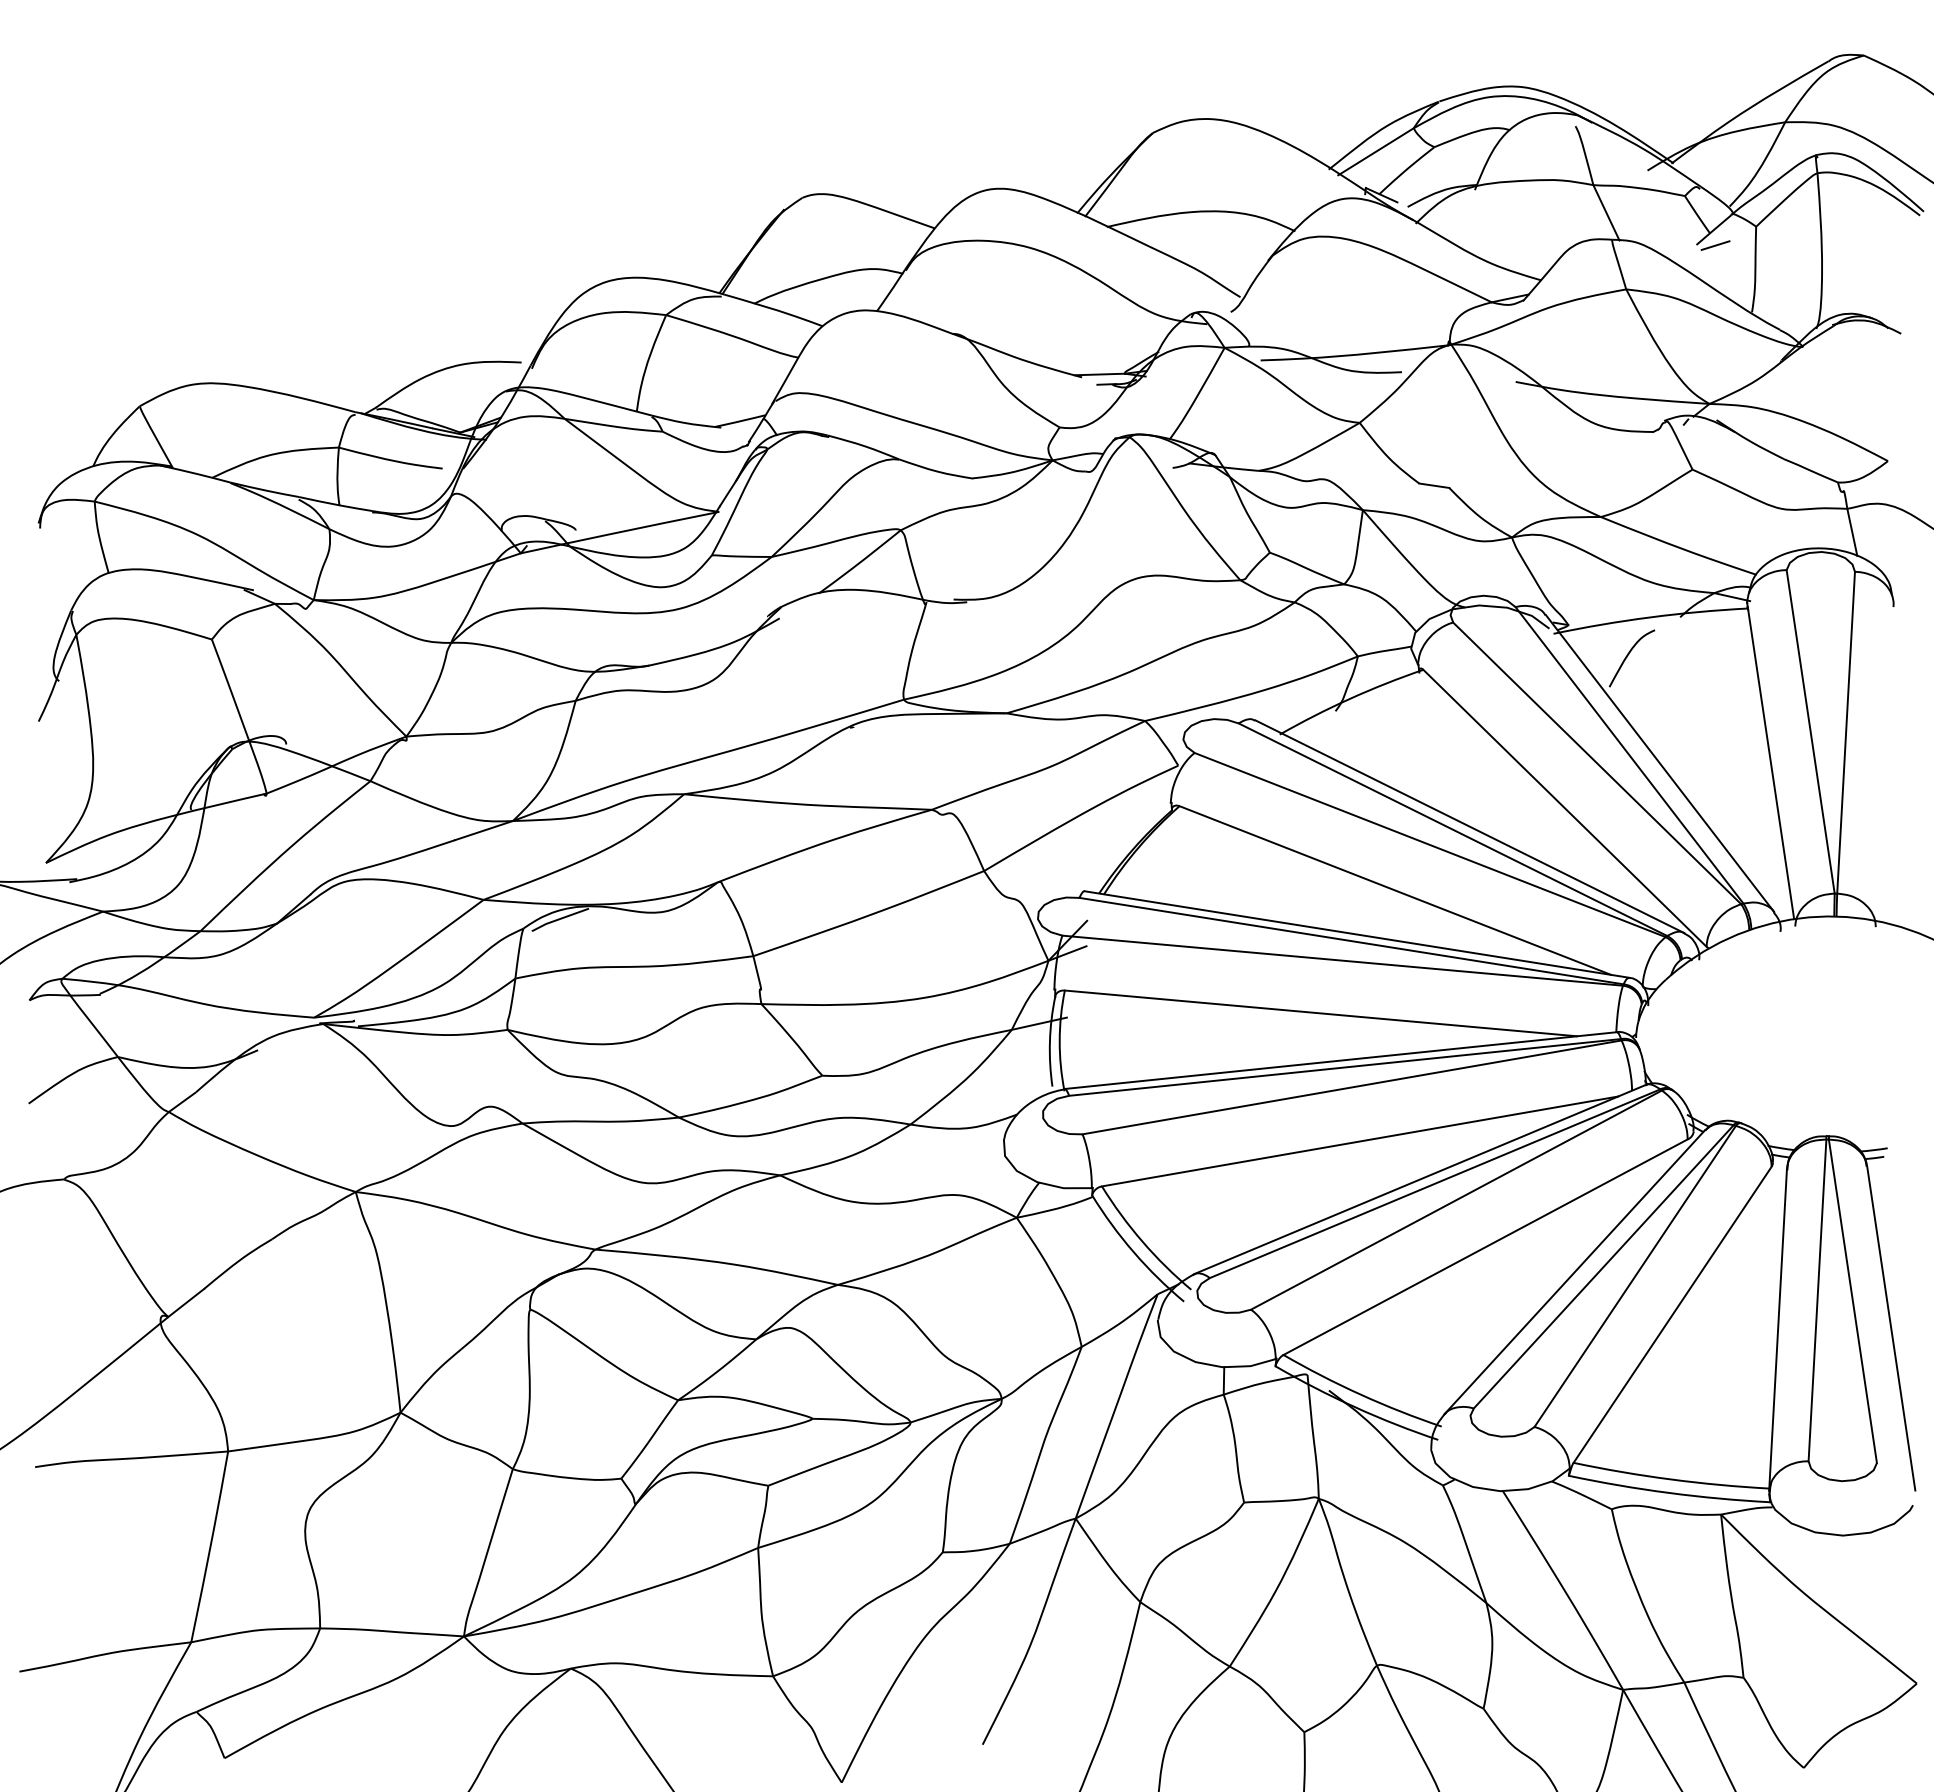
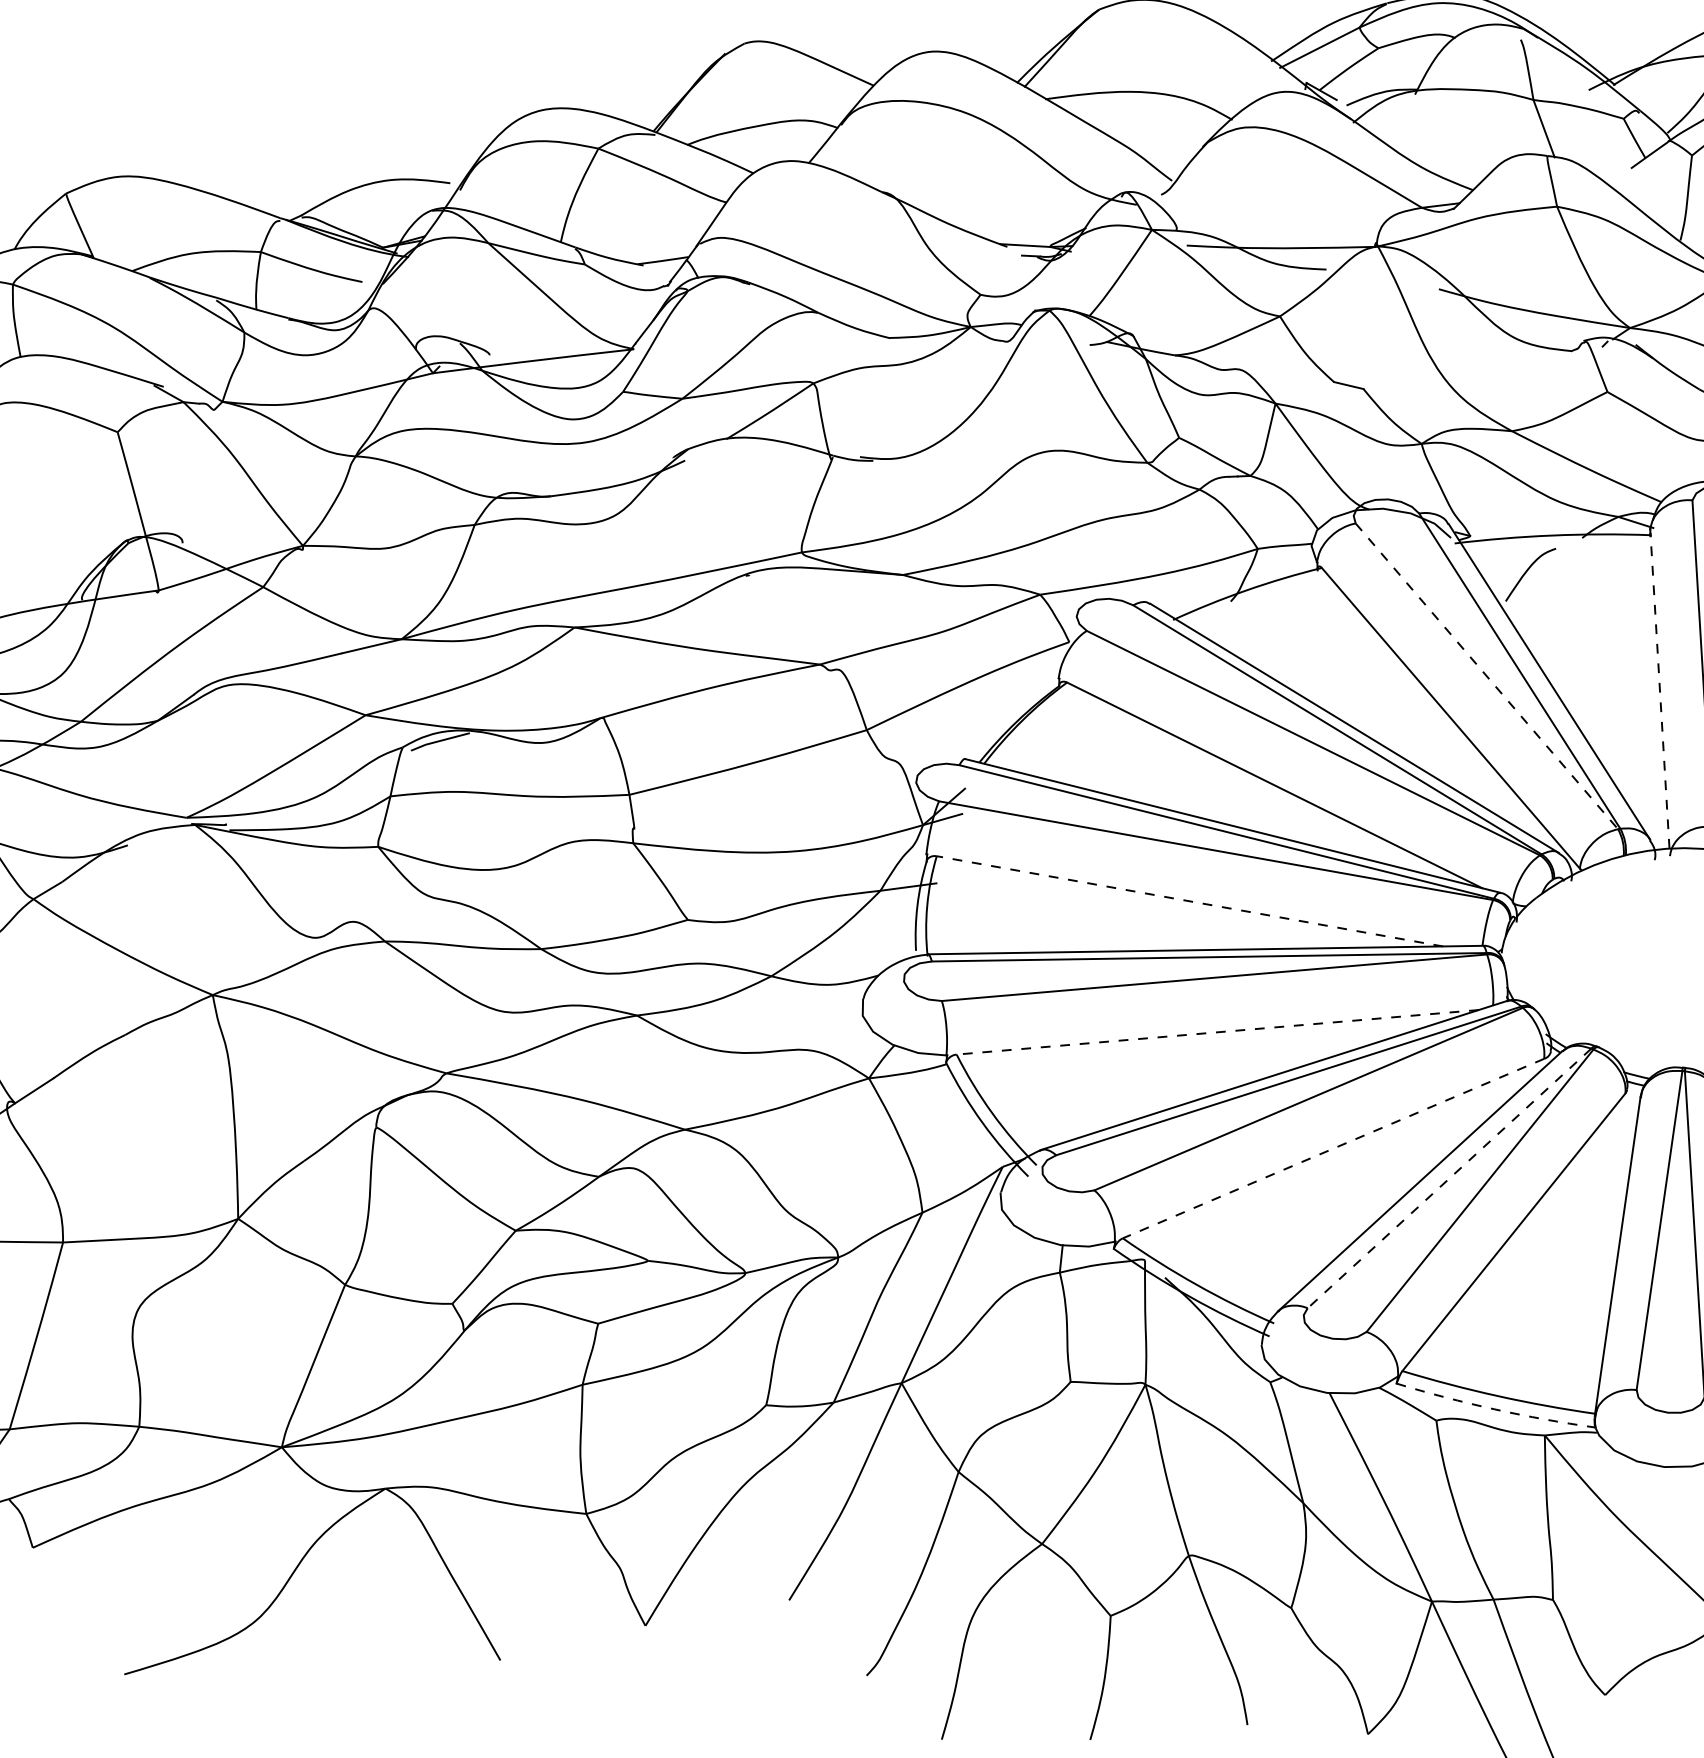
line: (1715, 245) -> (1649, 170), removed
line: (1597, 763) -> (1487, 676), solid -> dashed
line: (1771, 763) -> (1660, 691), solid -> dashed
line: (1320, 1013) -> (1189, 901), solid -> dashed
line: (1359, 1141) -> (1217, 1032), solid -> dashed
line: (1485, 1247) -> (1333, 1148), solid -> dashed
line: (1603, 1267) -> (1449, 1179), solid -> dashed
arc: (1669, 1492) -> (1495, 1408), solid -> dashed

